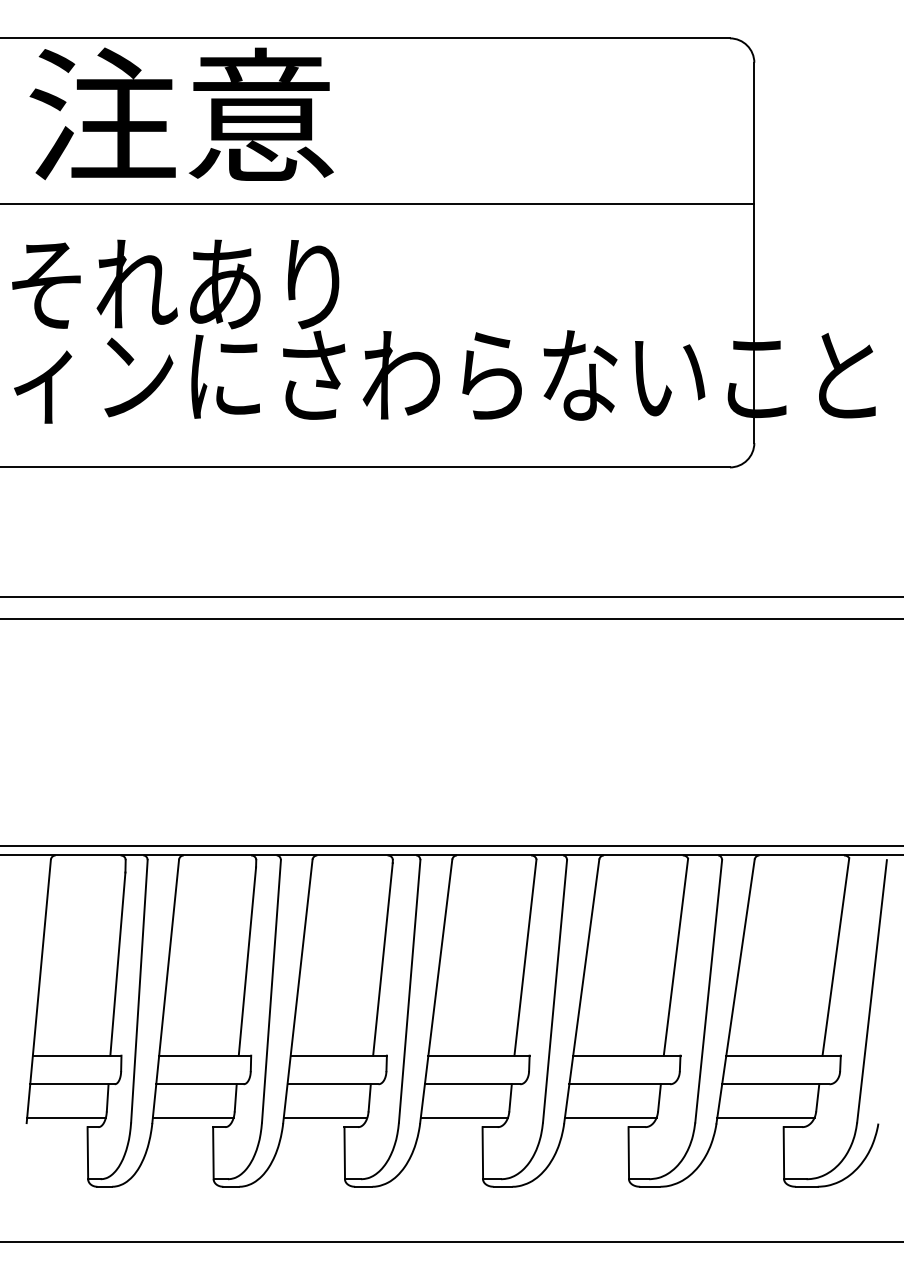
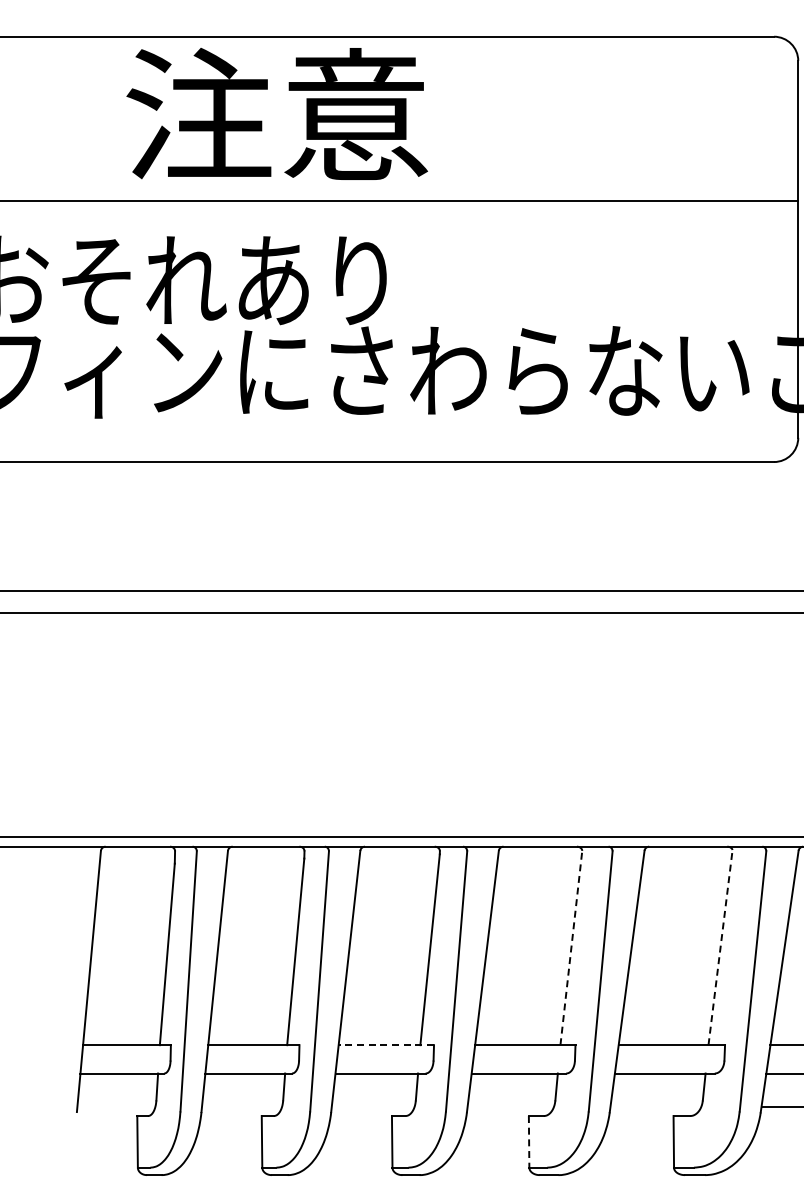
text: (181, 113) -> (276, 113), moved
line: (676, 956) -> (721, 946), solid -> dashed
line: (525, 957) -> (571, 947), solid -> dashed
line: (338, 1055) -> (386, 1044), solid -> dashed
line: (66, 1117) -> (116, 1106), removed
line: (192, 1117) -> (241, 1106), removed
line: (325, 1117) -> (373, 1106), removed
line: (464, 1117) -> (510, 1106), removed
line: (610, 1117) -> (655, 1106), removed
line: (482, 1153) -> (528, 1142), solid -> dashed

